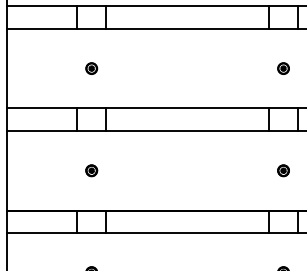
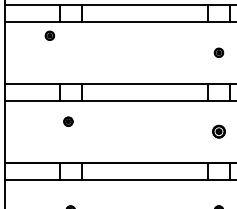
part: (91, 68) -> (49, 35), moved
part: (91, 170) -> (68, 121), moved
part: (283, 170) -> (218, 131), size x1.4

